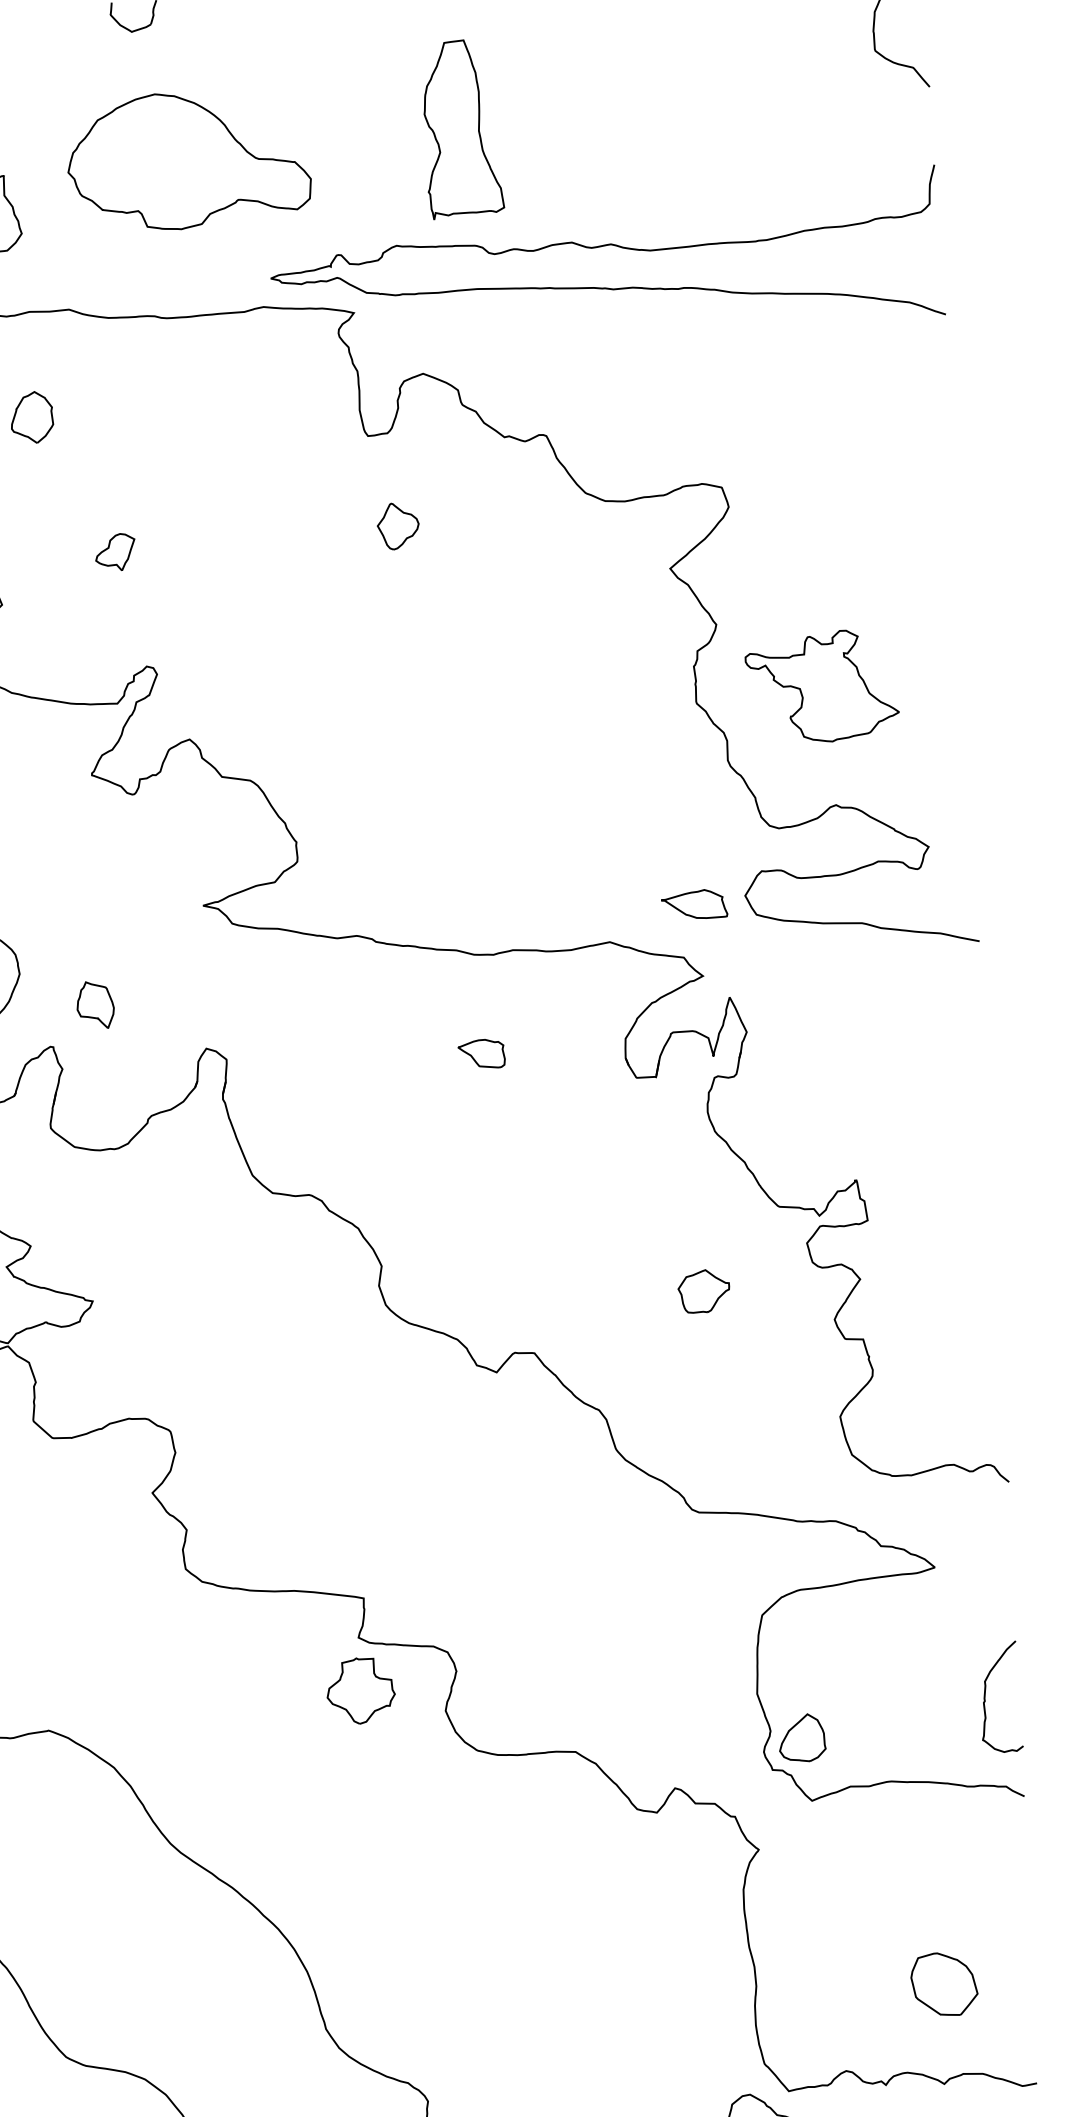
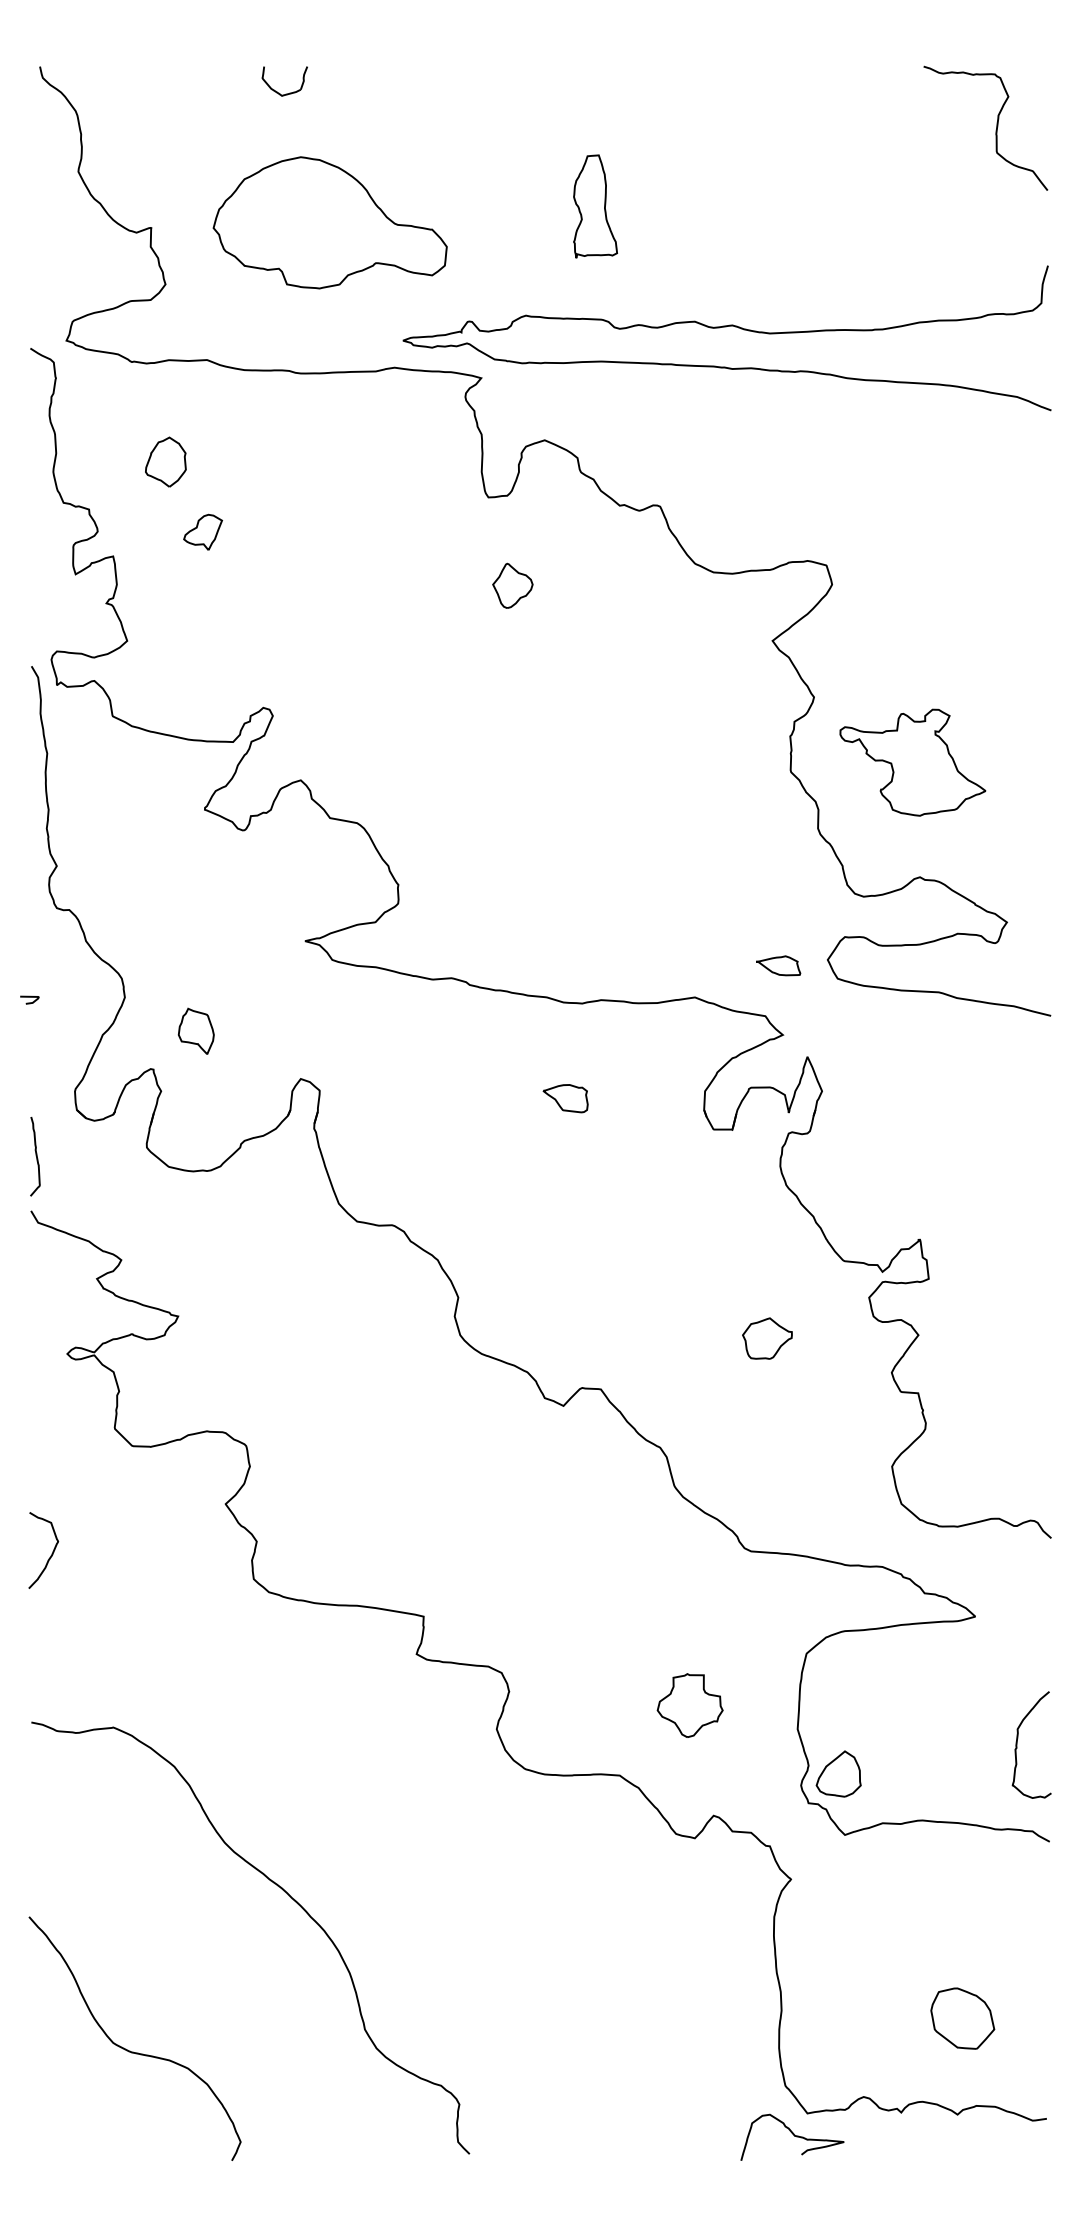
part: (462, 128) -> (595, 206), size x0.6
part: (114, 551) -> (202, 531), moved
part: (694, 904) -> (778, 965), size x0.7
part: (360, 1690) -> (689, 1705), moved

